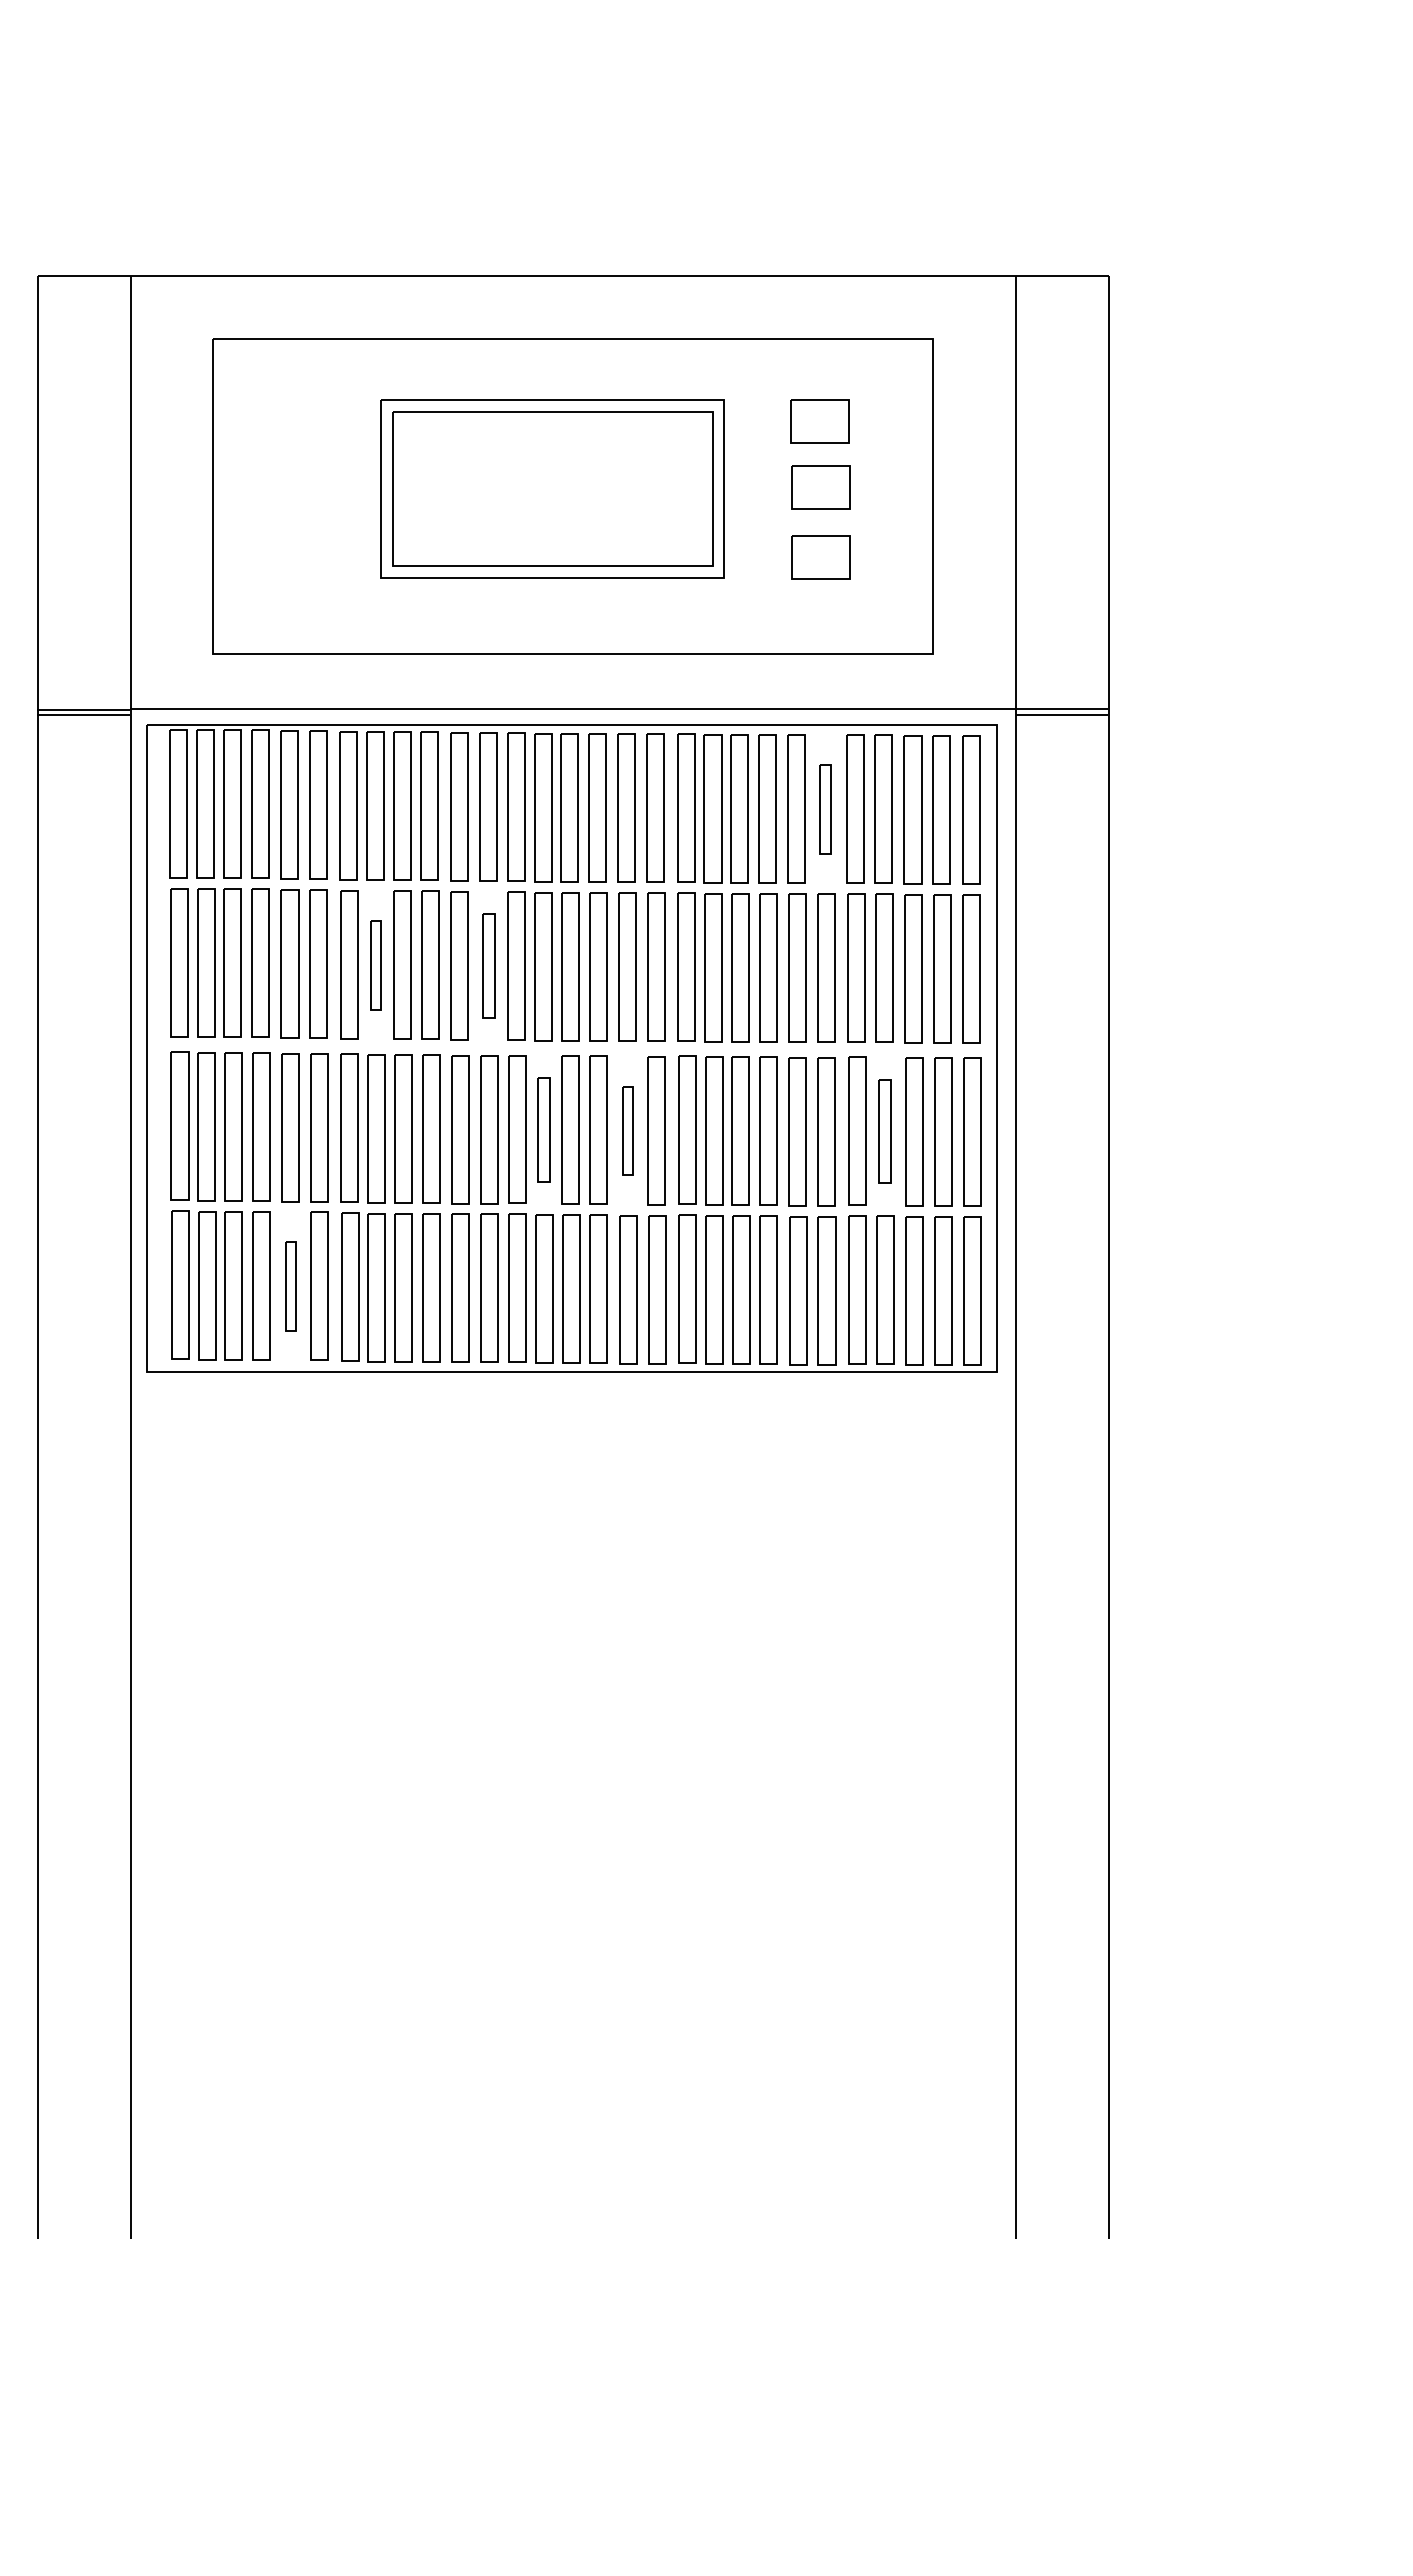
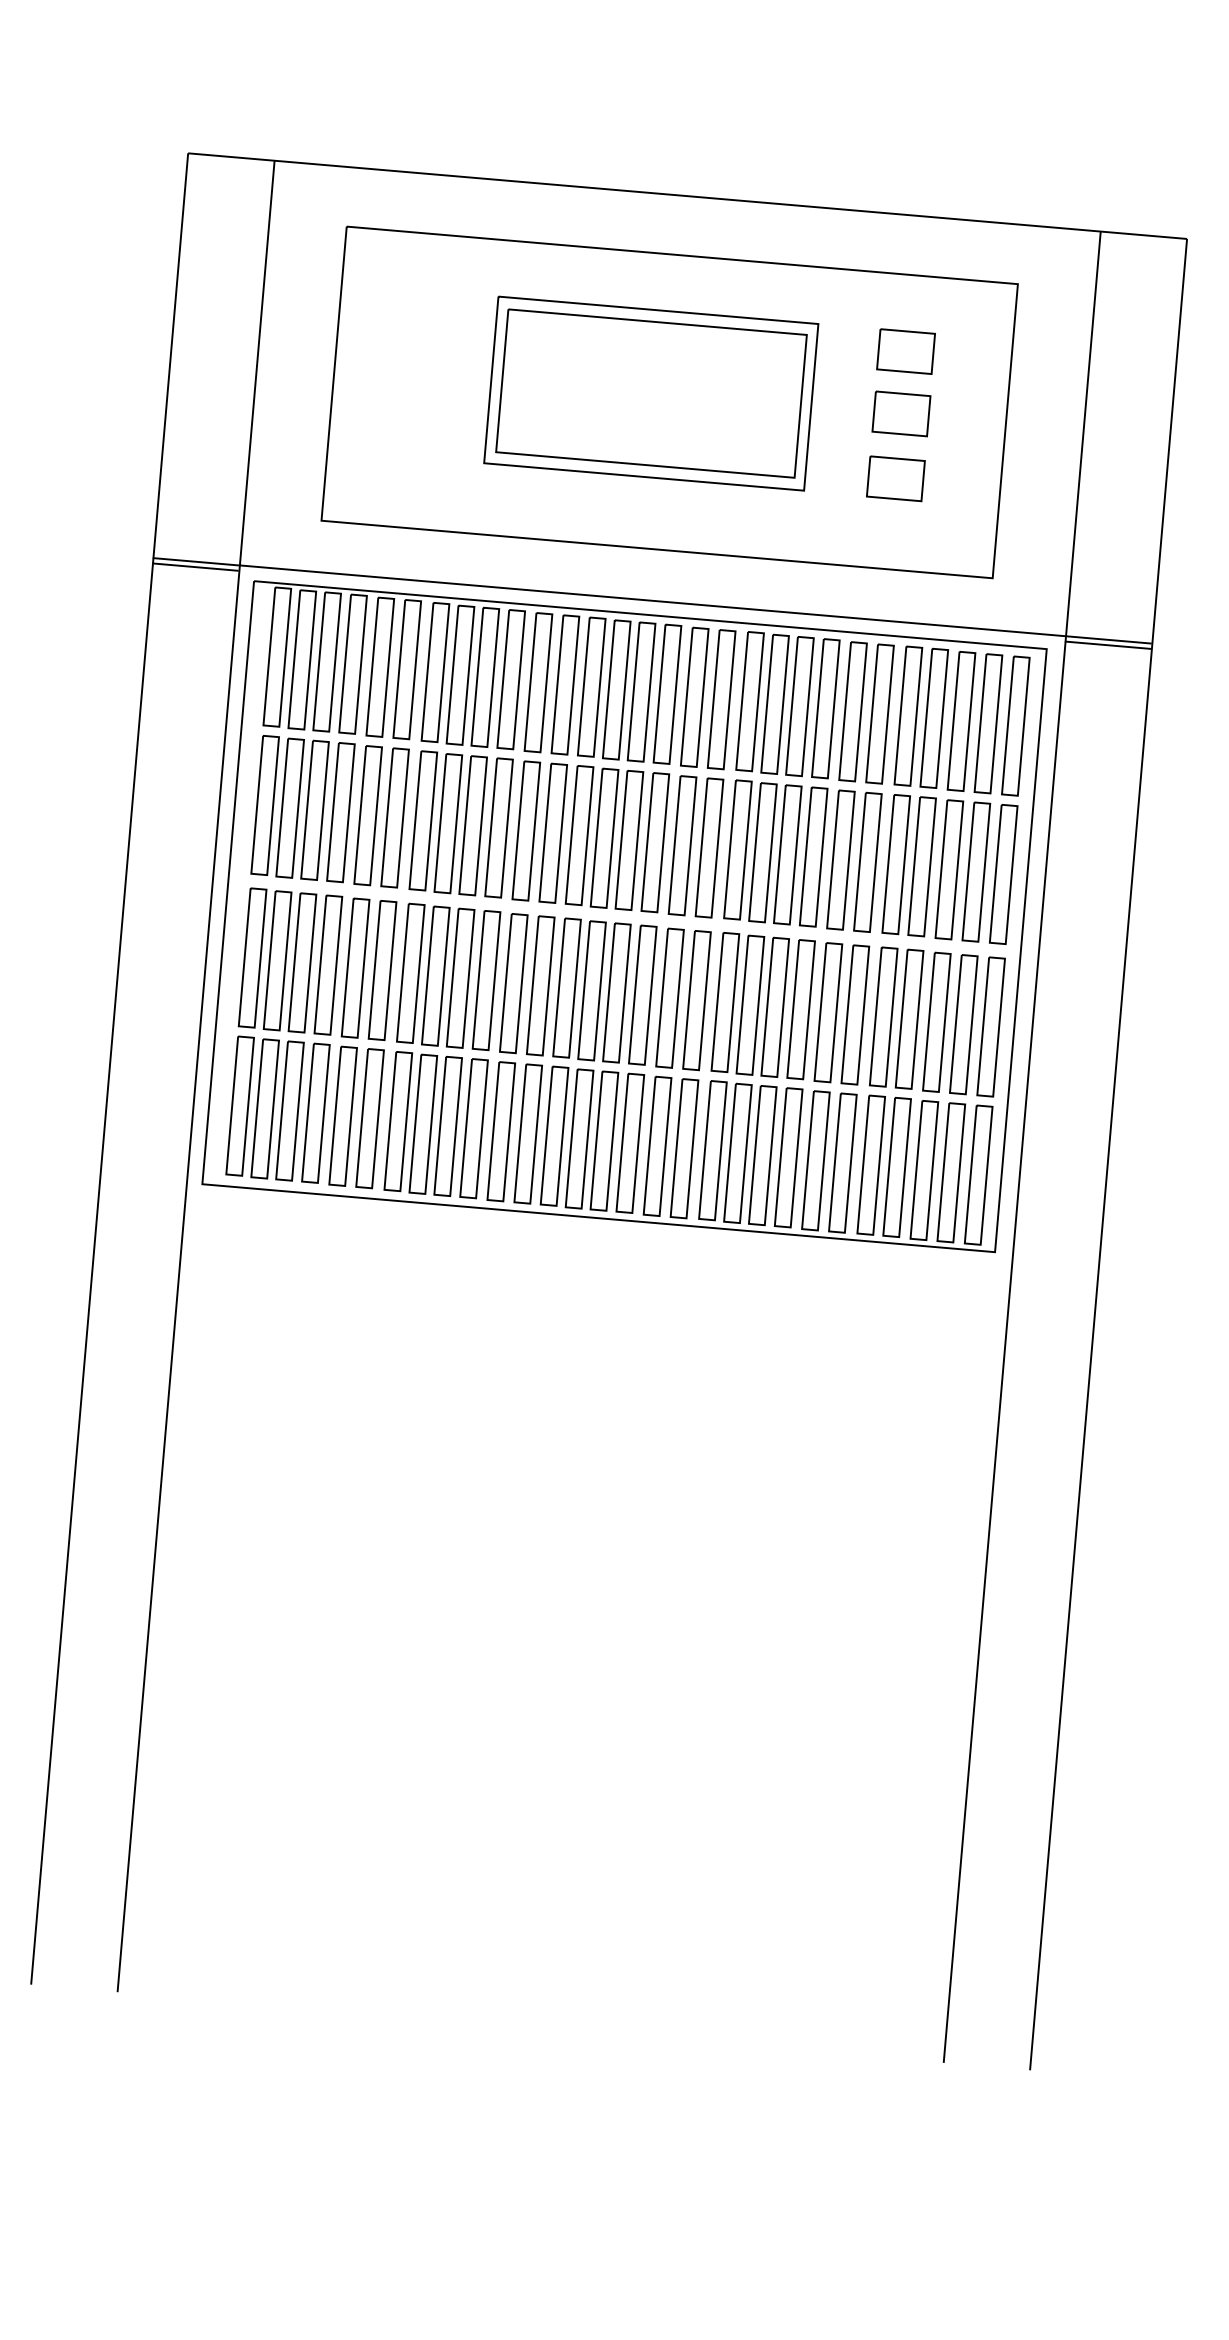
part: (825, 808) -> (880, 713), size x1.67
part: (376, 964) -> (448, 822), size x1.67
part: (488, 965) -> (553, 832), size x1.43
part: (544, 1129) -> (592, 990), size x1.43
part: (627, 1130) -> (669, 997), size x1.67
part: (884, 1130) -> (909, 1018), size x1.43
part: (290, 1285) -> (342, 1115), size x1.67

